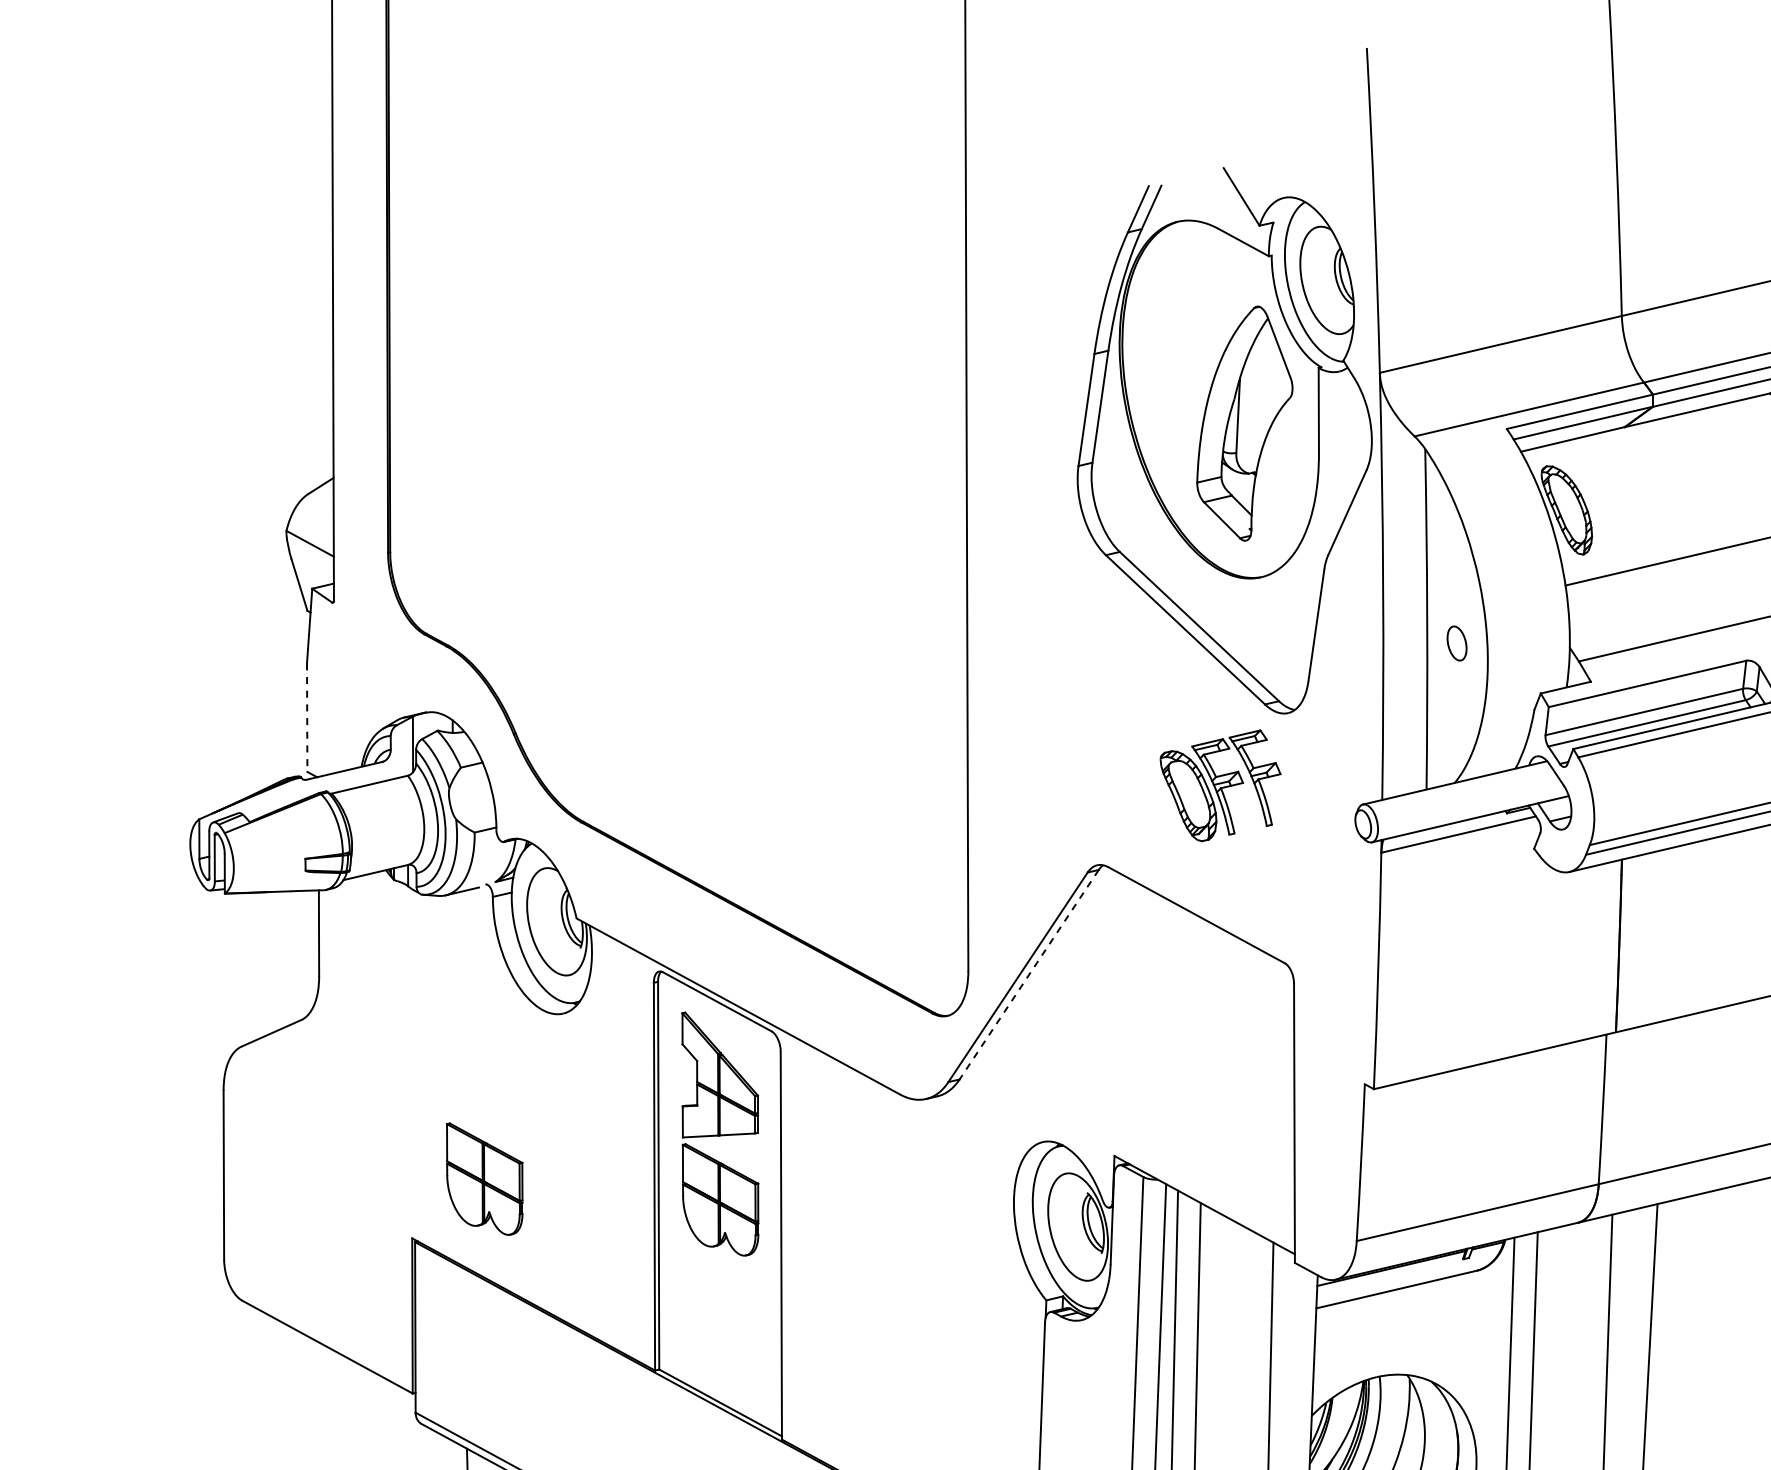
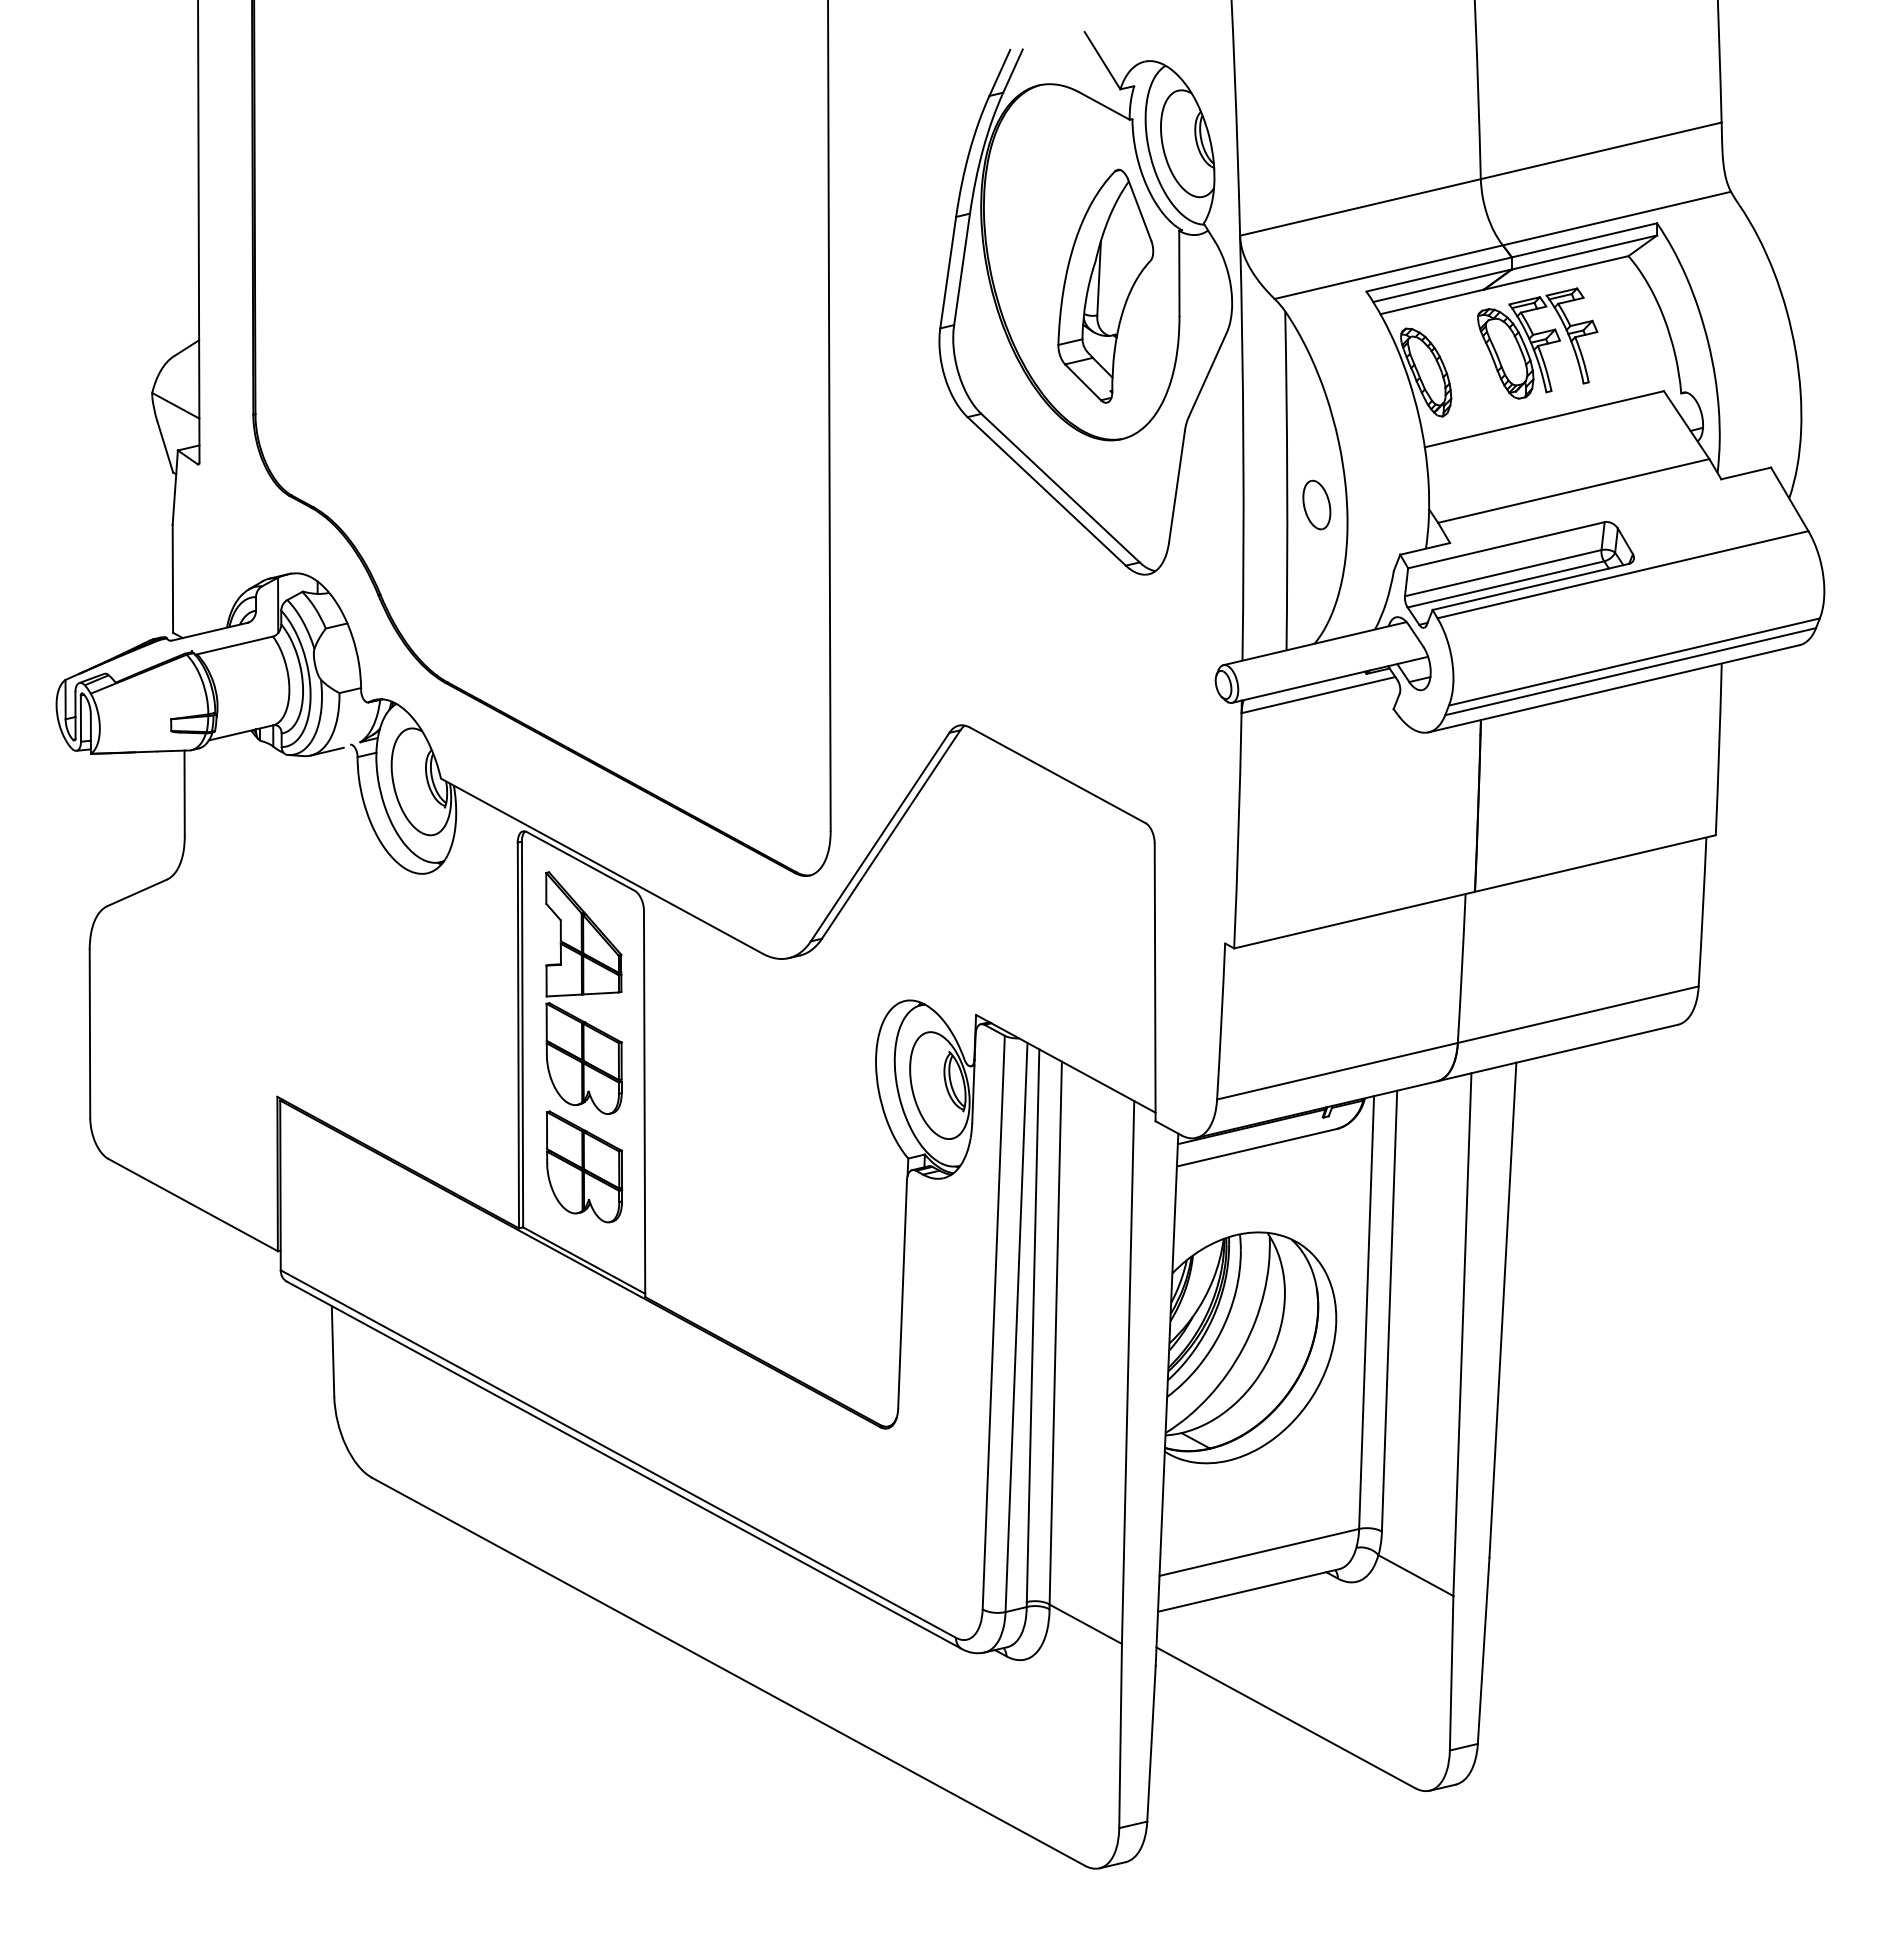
part: (1456, 643) -> (1316, 504), size x1.43
line: (306, 718) -> (172, 579), dashed -> solid
part: (1220, 785) -> (1537, 343), moved
line: (1028, 974) -> (890, 834), dashed -> solid
part: (484, 1178) -> (584, 1166), moved

